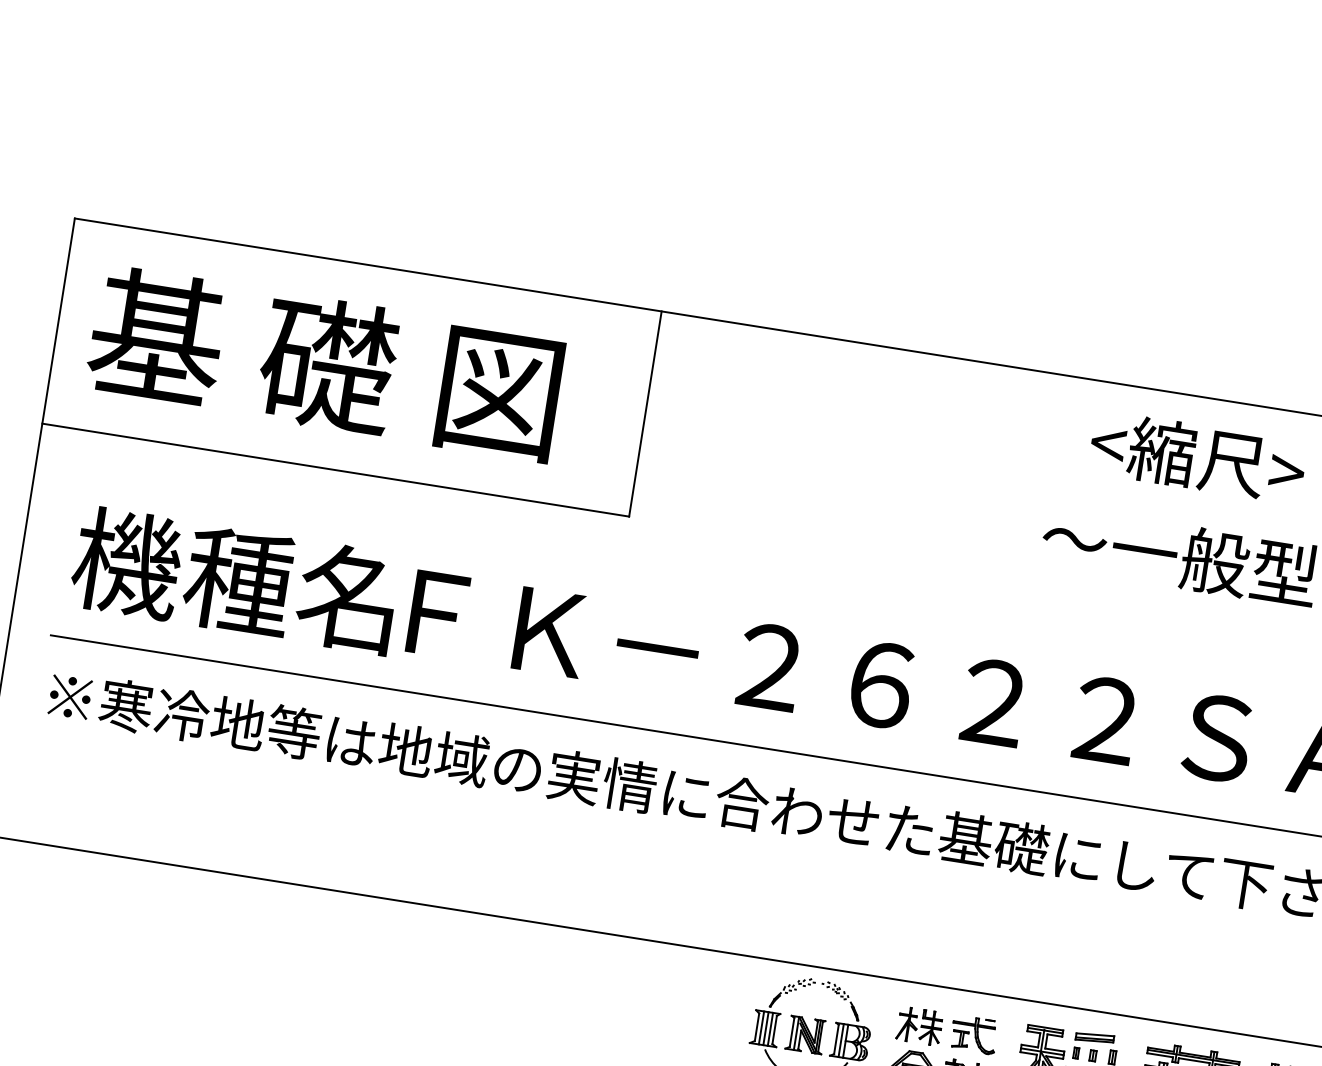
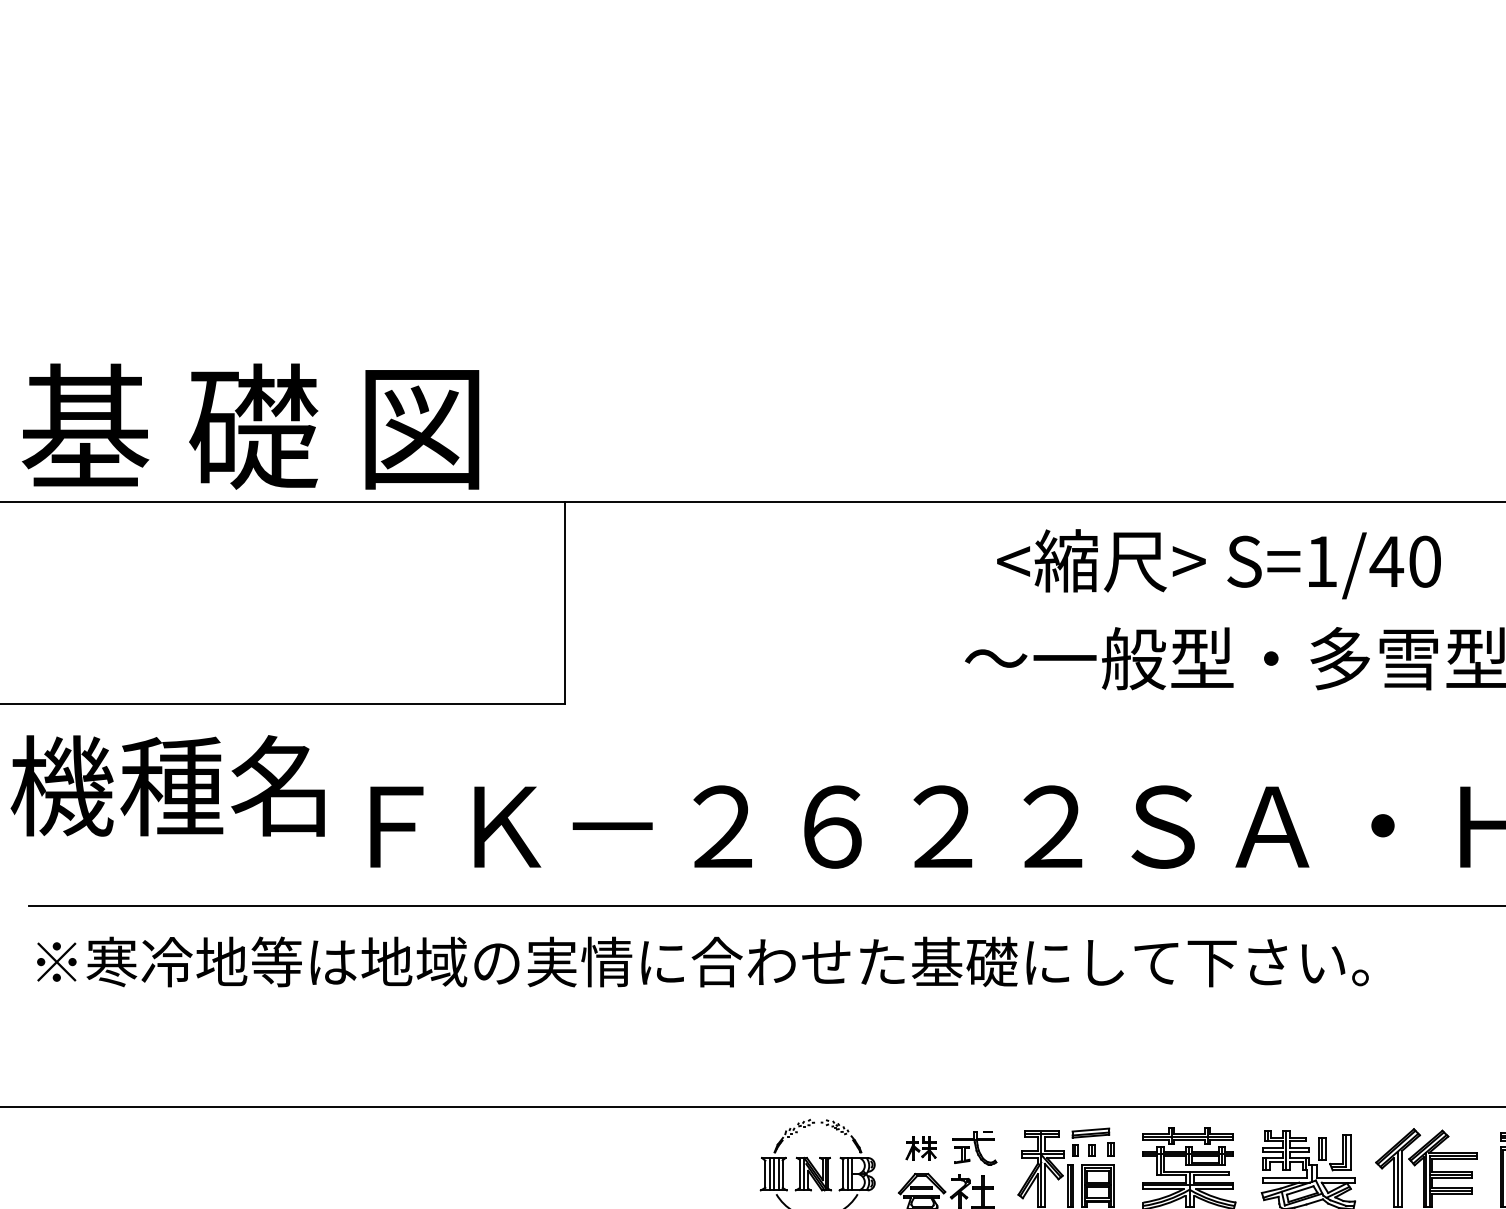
text: (325, 363) -> (250, 426), moved
text: (234, 579) -> (167, 785), moved
part: (919, 1026) -> (920, 1148), size x0.7

